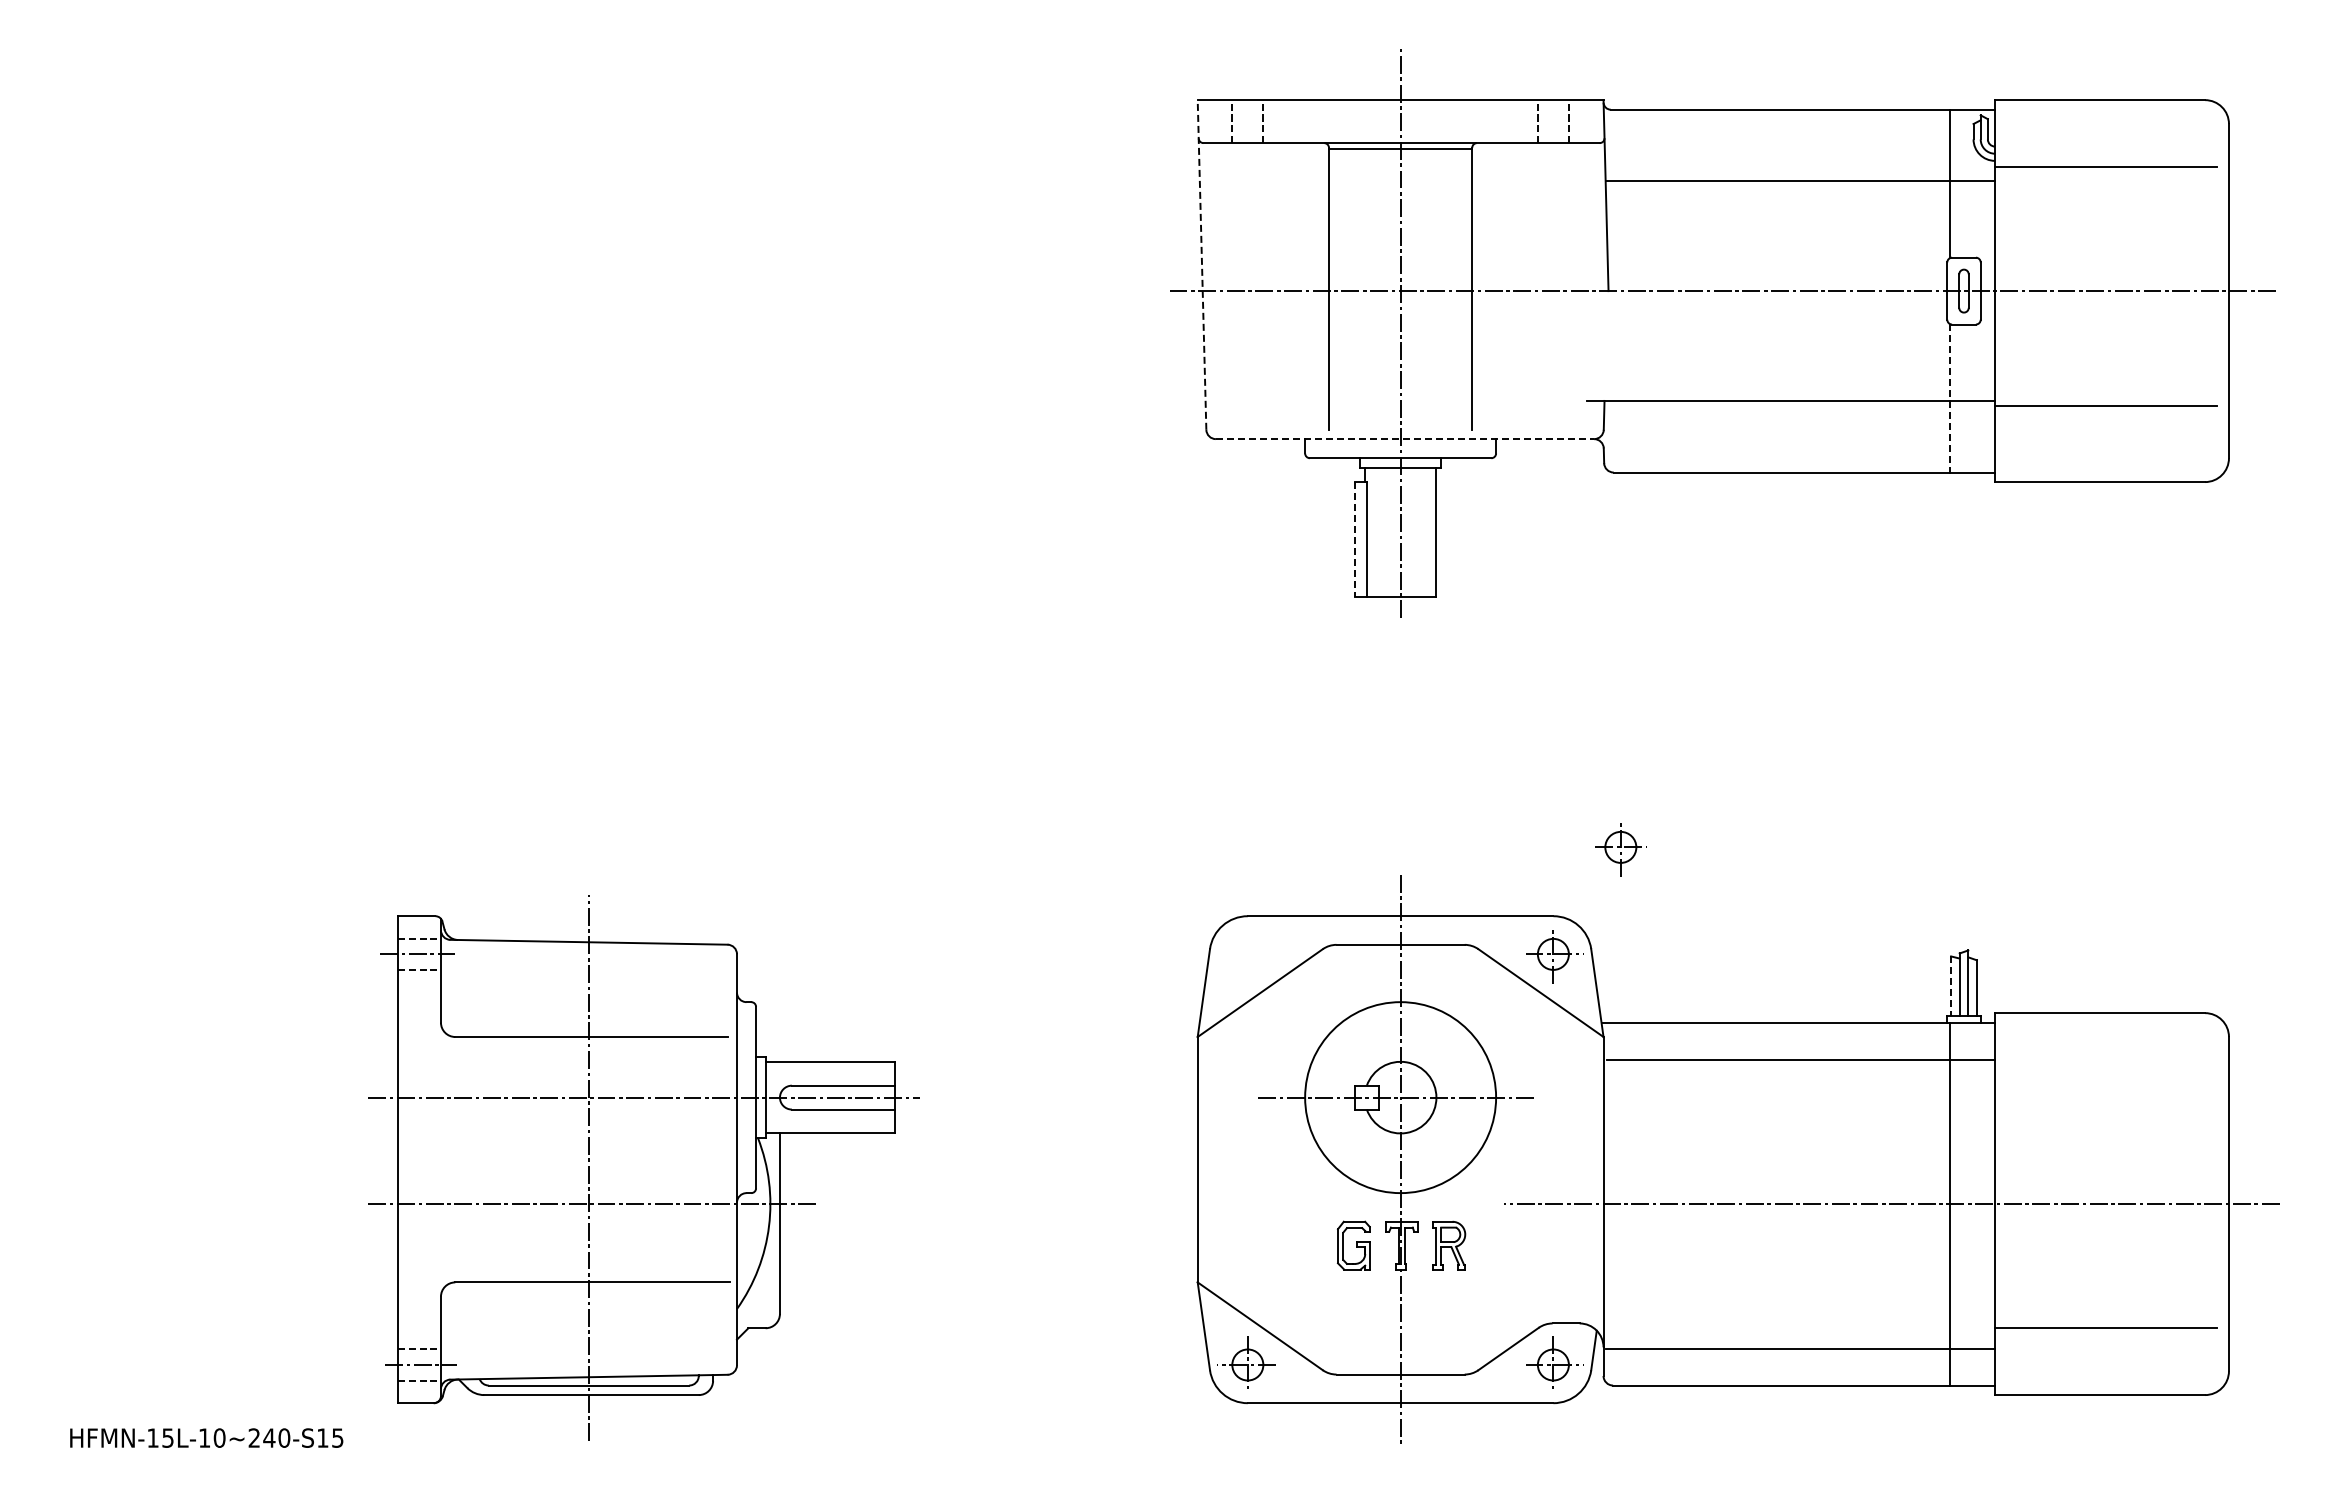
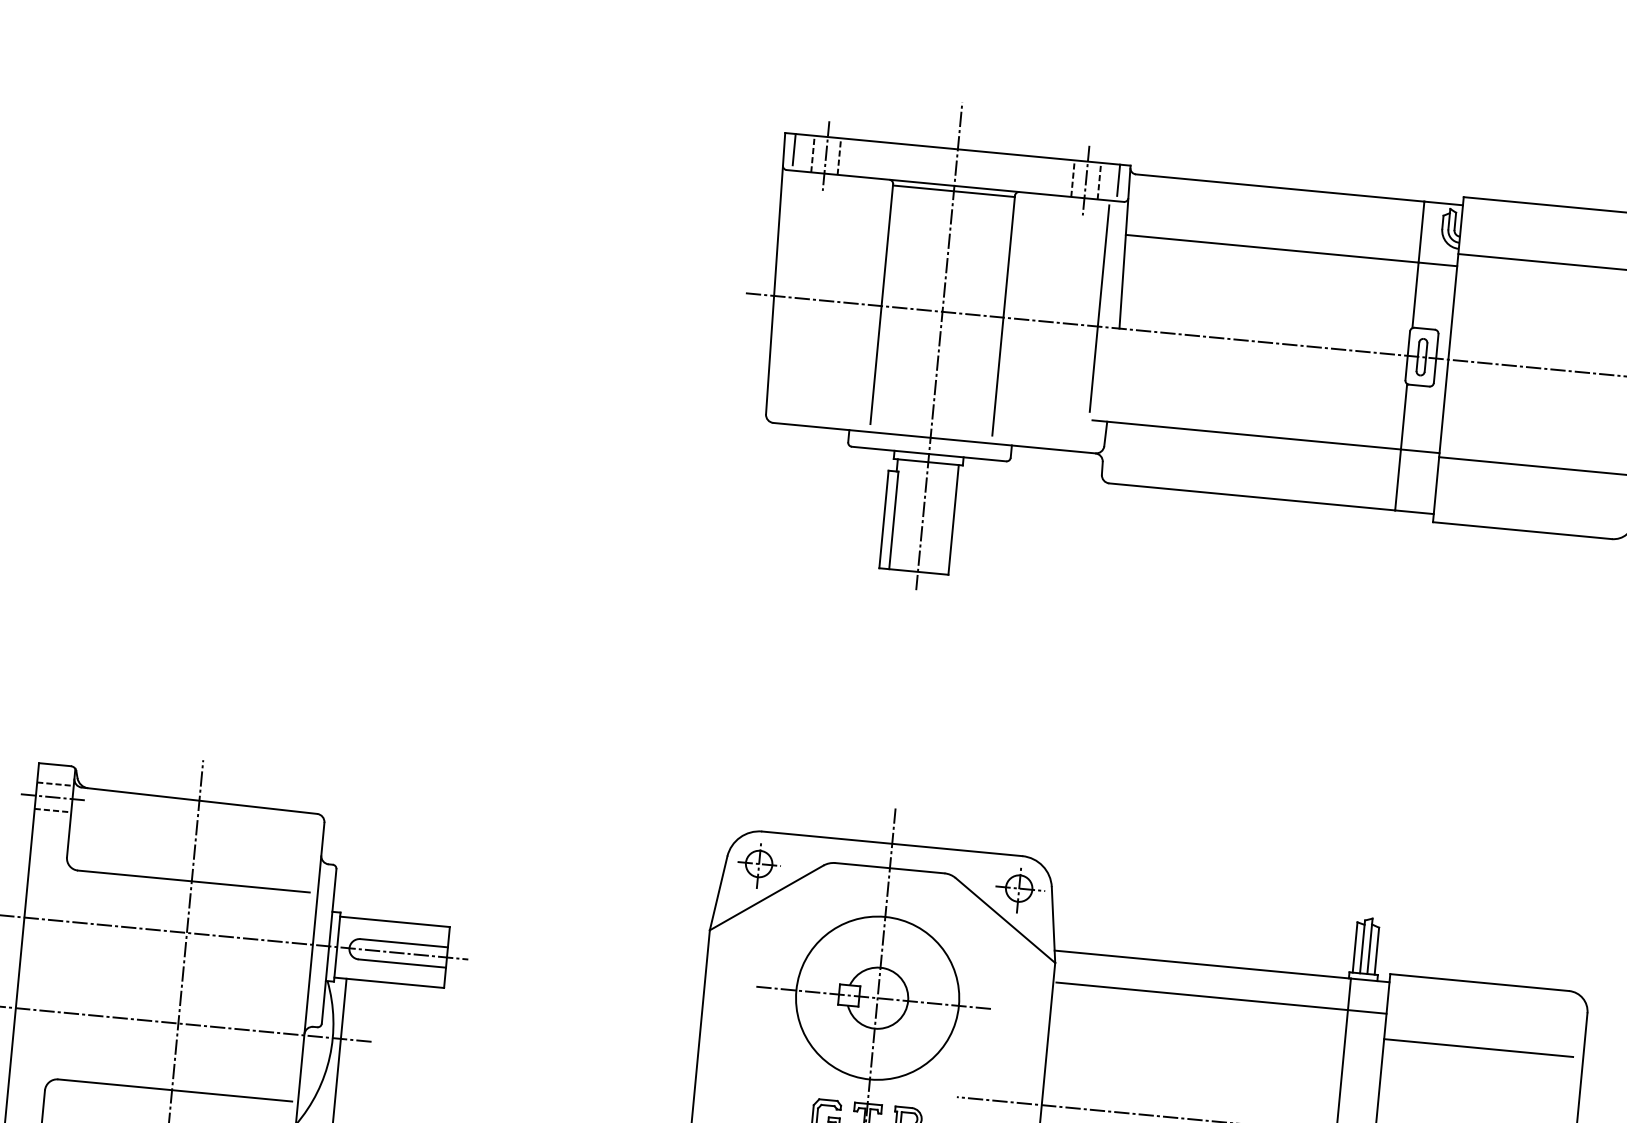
line: (1210, 118) -> (794, 149), added
line: (1591, 118) -> (1118, 180), added
line: (1247, 122) -> (825, 156), added
line: (1553, 122) -> (1086, 180), added
line: (1202, 264) -> (776, 273), dashed -> solid
line: (1583, 269) -> (1099, 308), added
line: (1949, 398) -> (1400, 447), dashed -> solid
line: (1405, 439) -> (934, 438), dashed -> solid
line: (1355, 539) -> (884, 519), dashed -> solid
part: (1620, 849) -> (758, 865), moved
line: (1951, 985) -> (1355, 947), dashed -> solid
line: (2106, 1089) -> (1479, 1048), added

